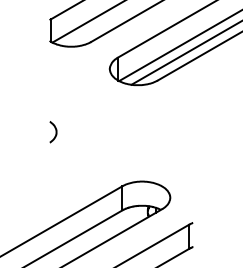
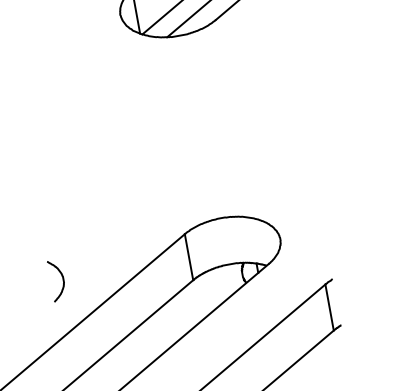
curve: (55, 132) -> (61, 280), moved

